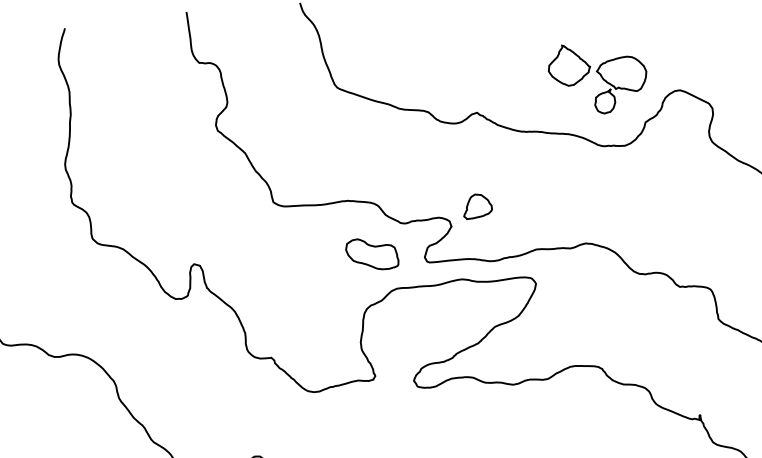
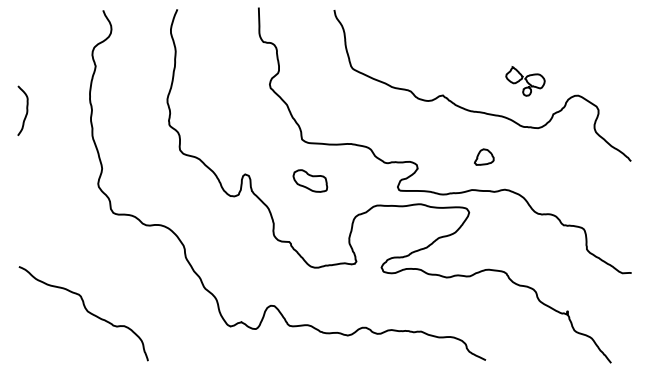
part: (598, 77) -> (525, 81), size x0.6
part: (477, 205) -> (484, 156), moved
part: (372, 253) -> (310, 180), moved

